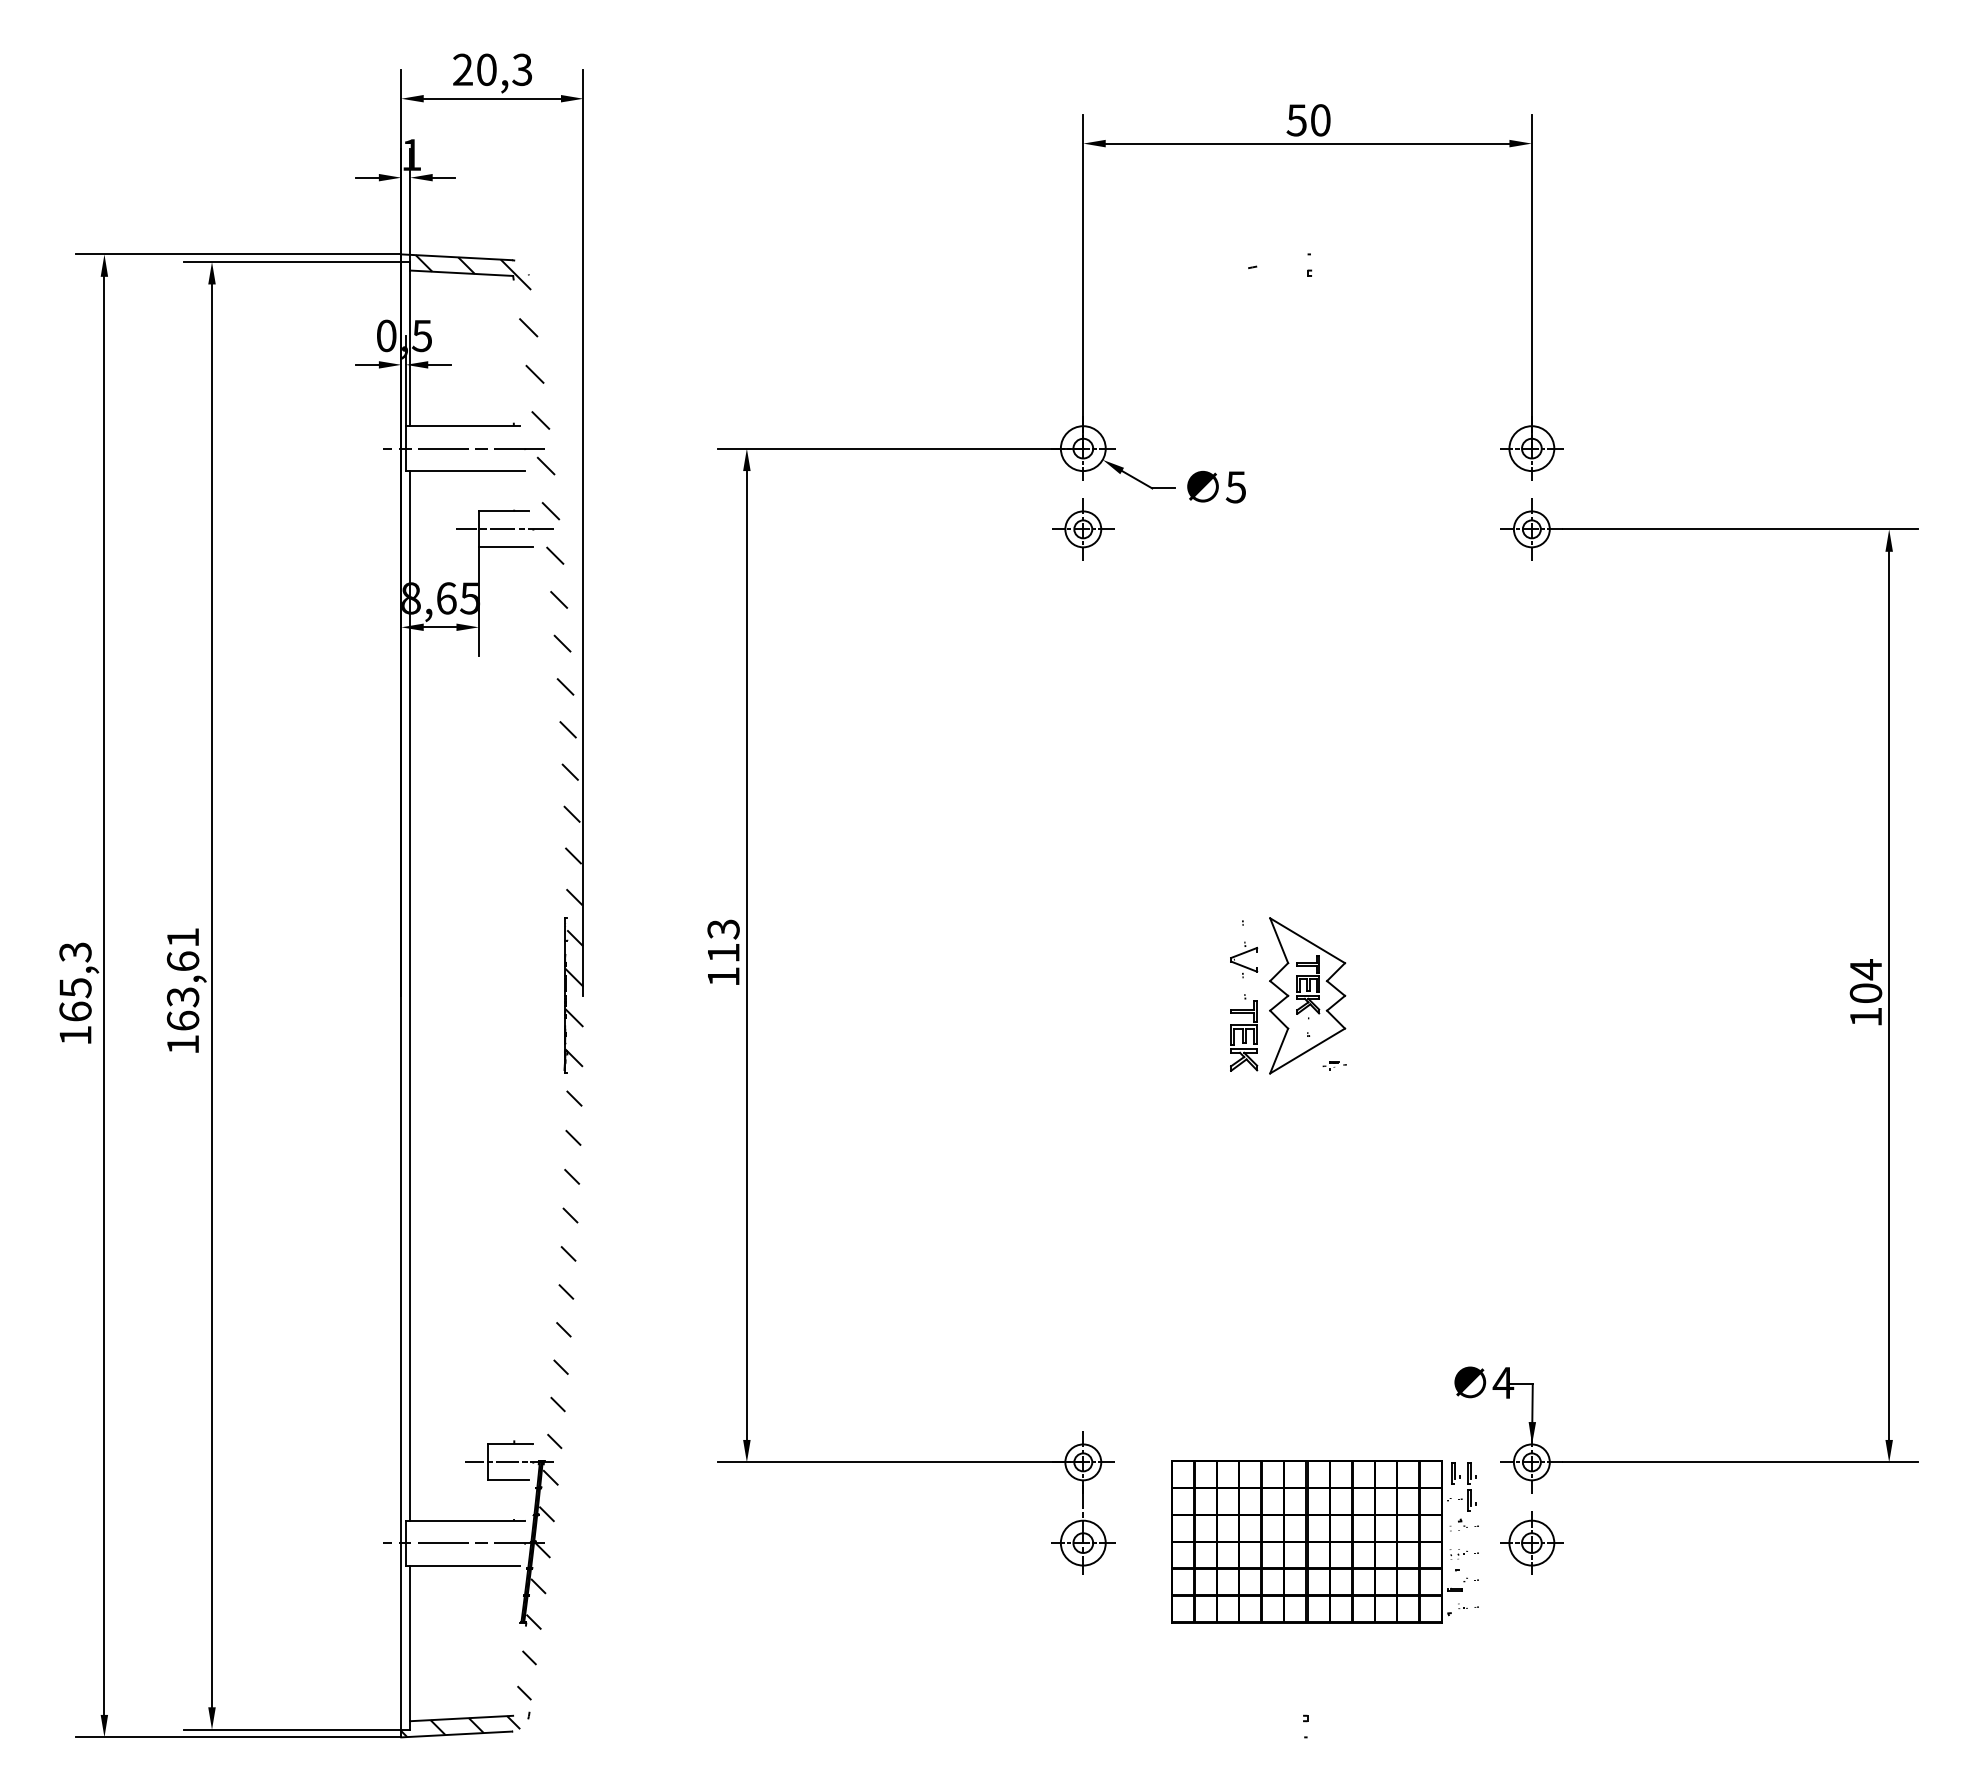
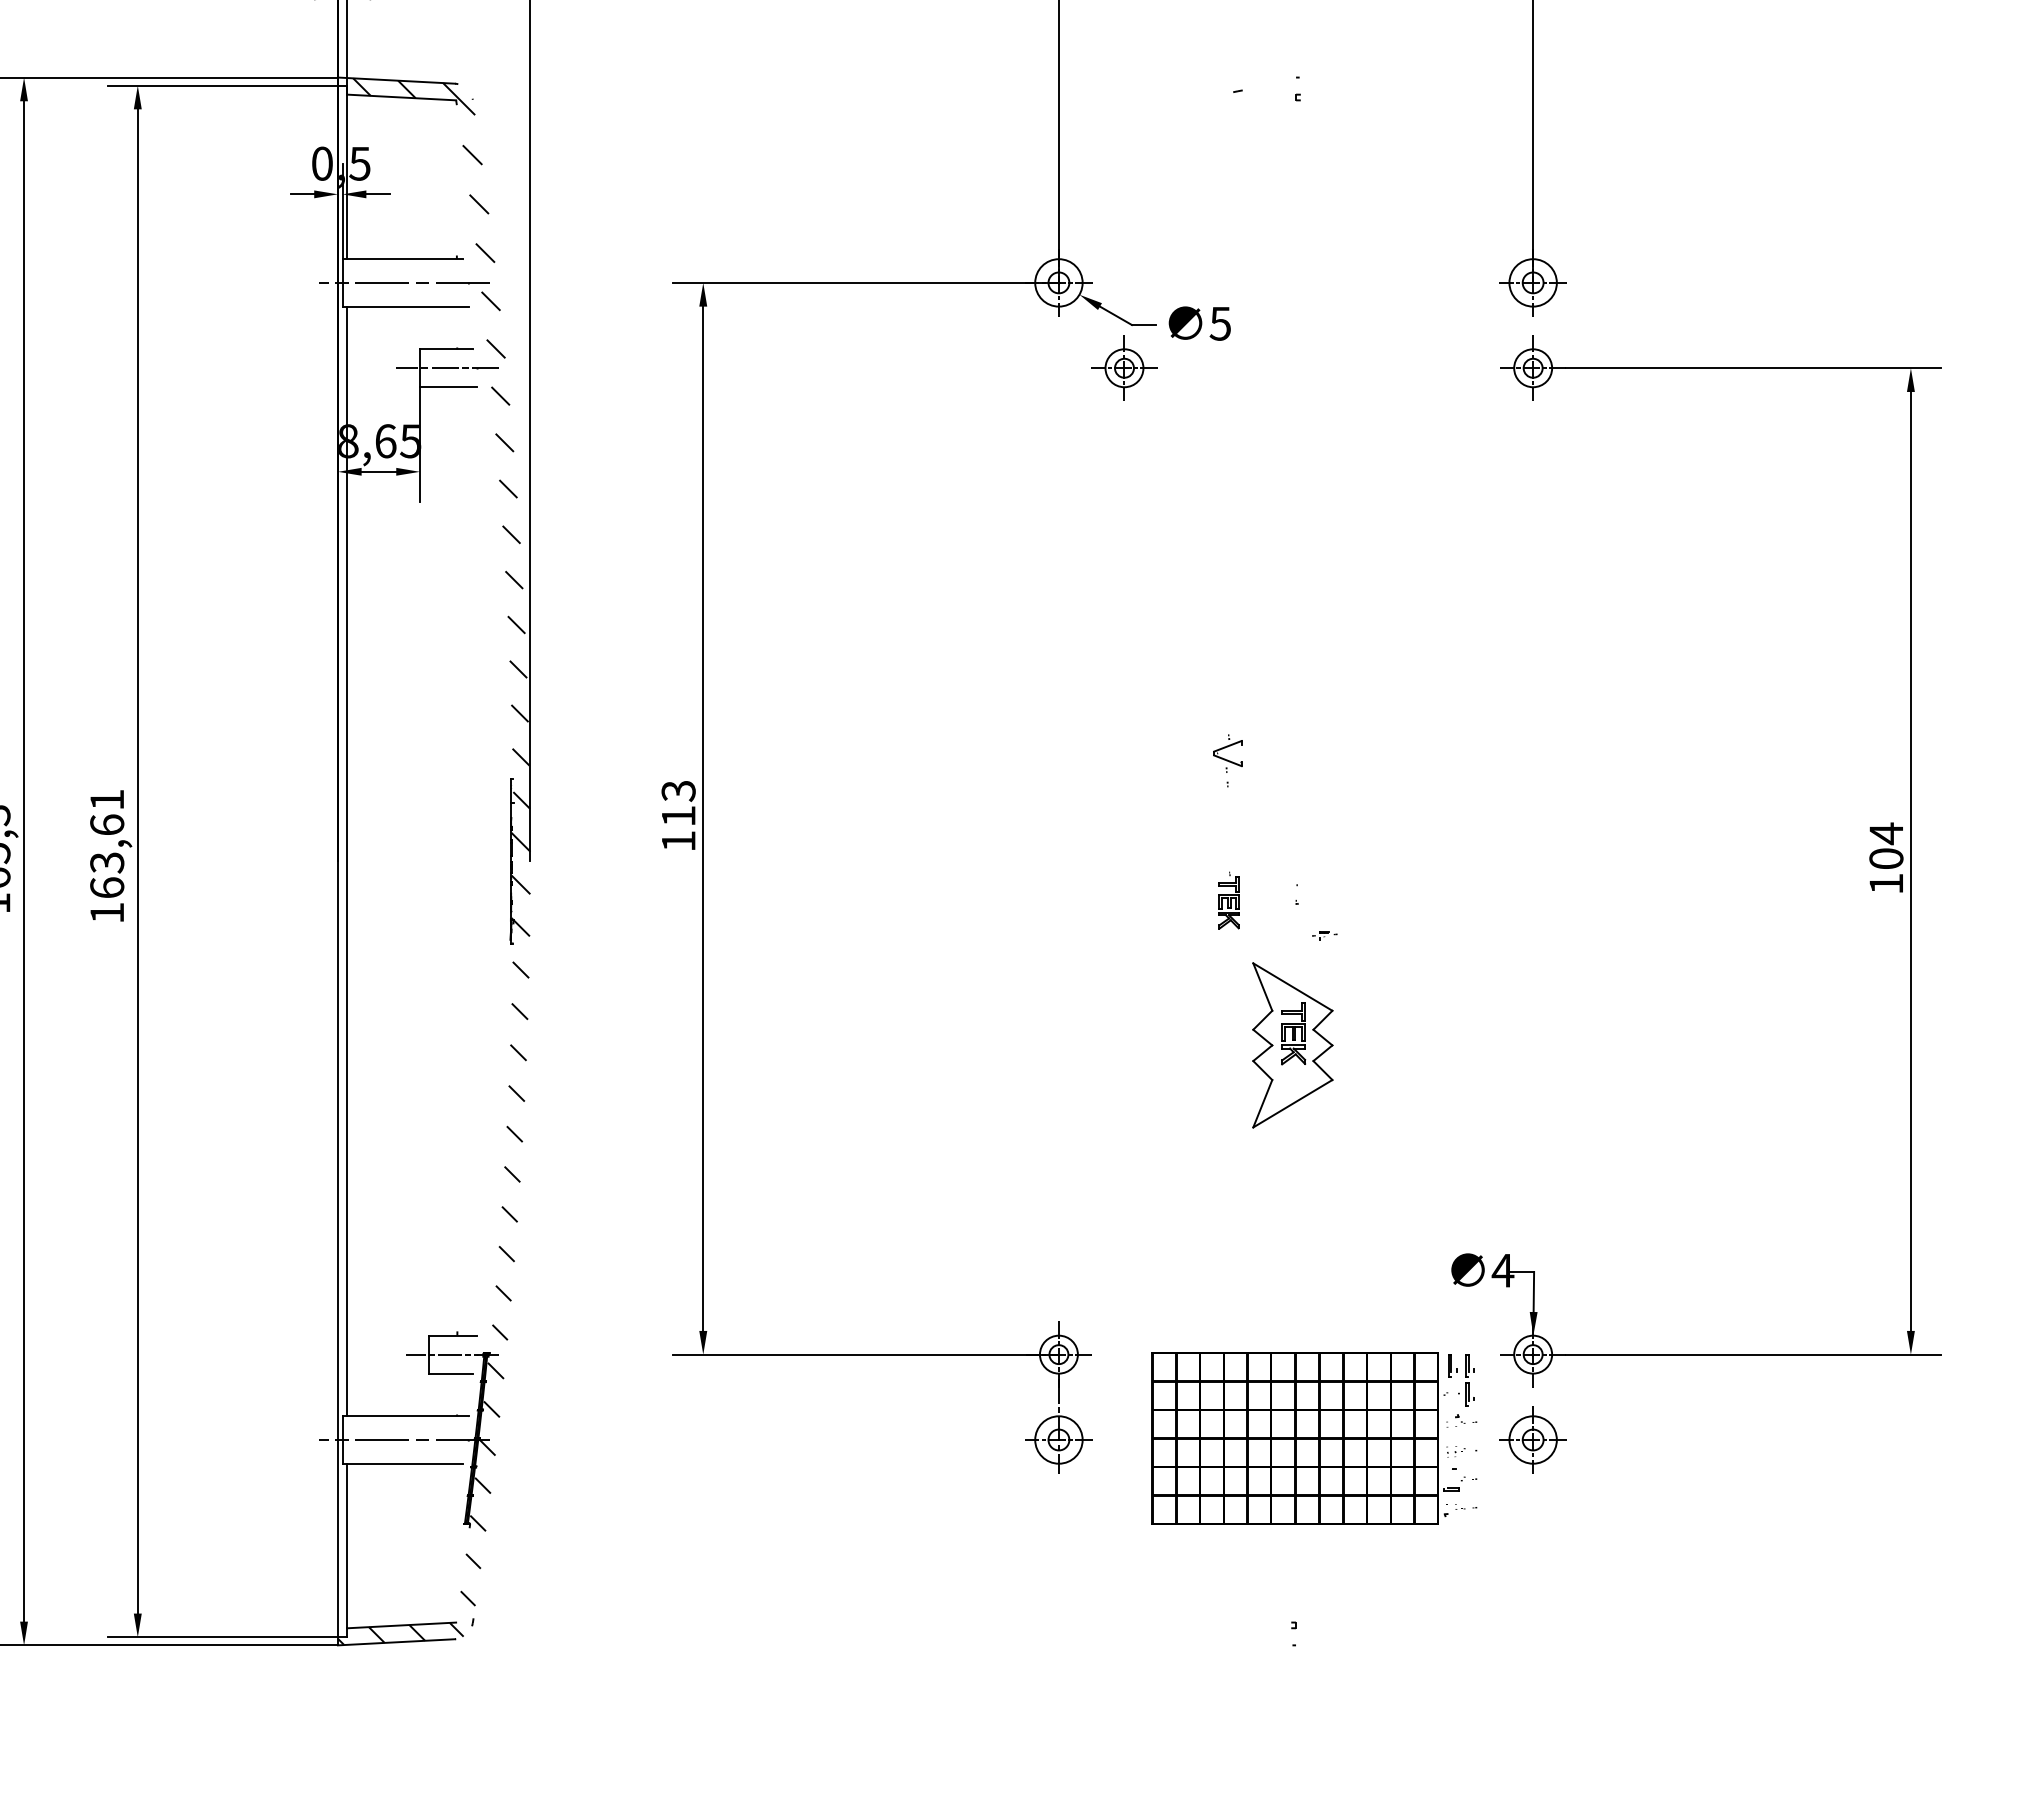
part: (1083, 529) -> (1124, 368), moved
part: (1244, 959) -> (1228, 753), moved
part: (1307, 995) -> (1292, 1045), moved
part: (1244, 1032) -> (1229, 900), size x0.7

